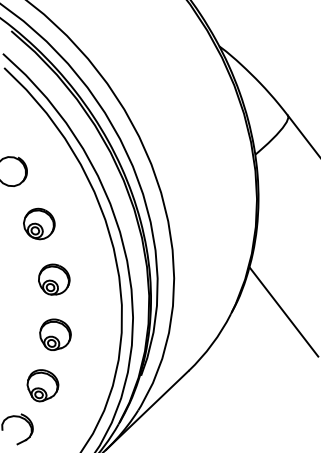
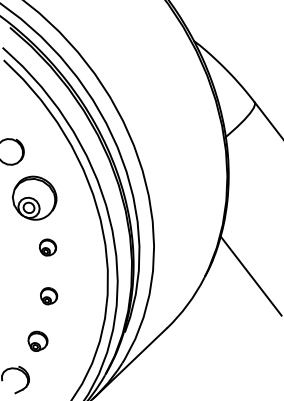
part: (39, 224) -> (34, 198), size x1.6
part: (53, 279) -> (47, 247), size x0.6
part: (54, 333) -> (48, 295), size x0.6
part: (42, 385) -> (37, 341), size x0.7

